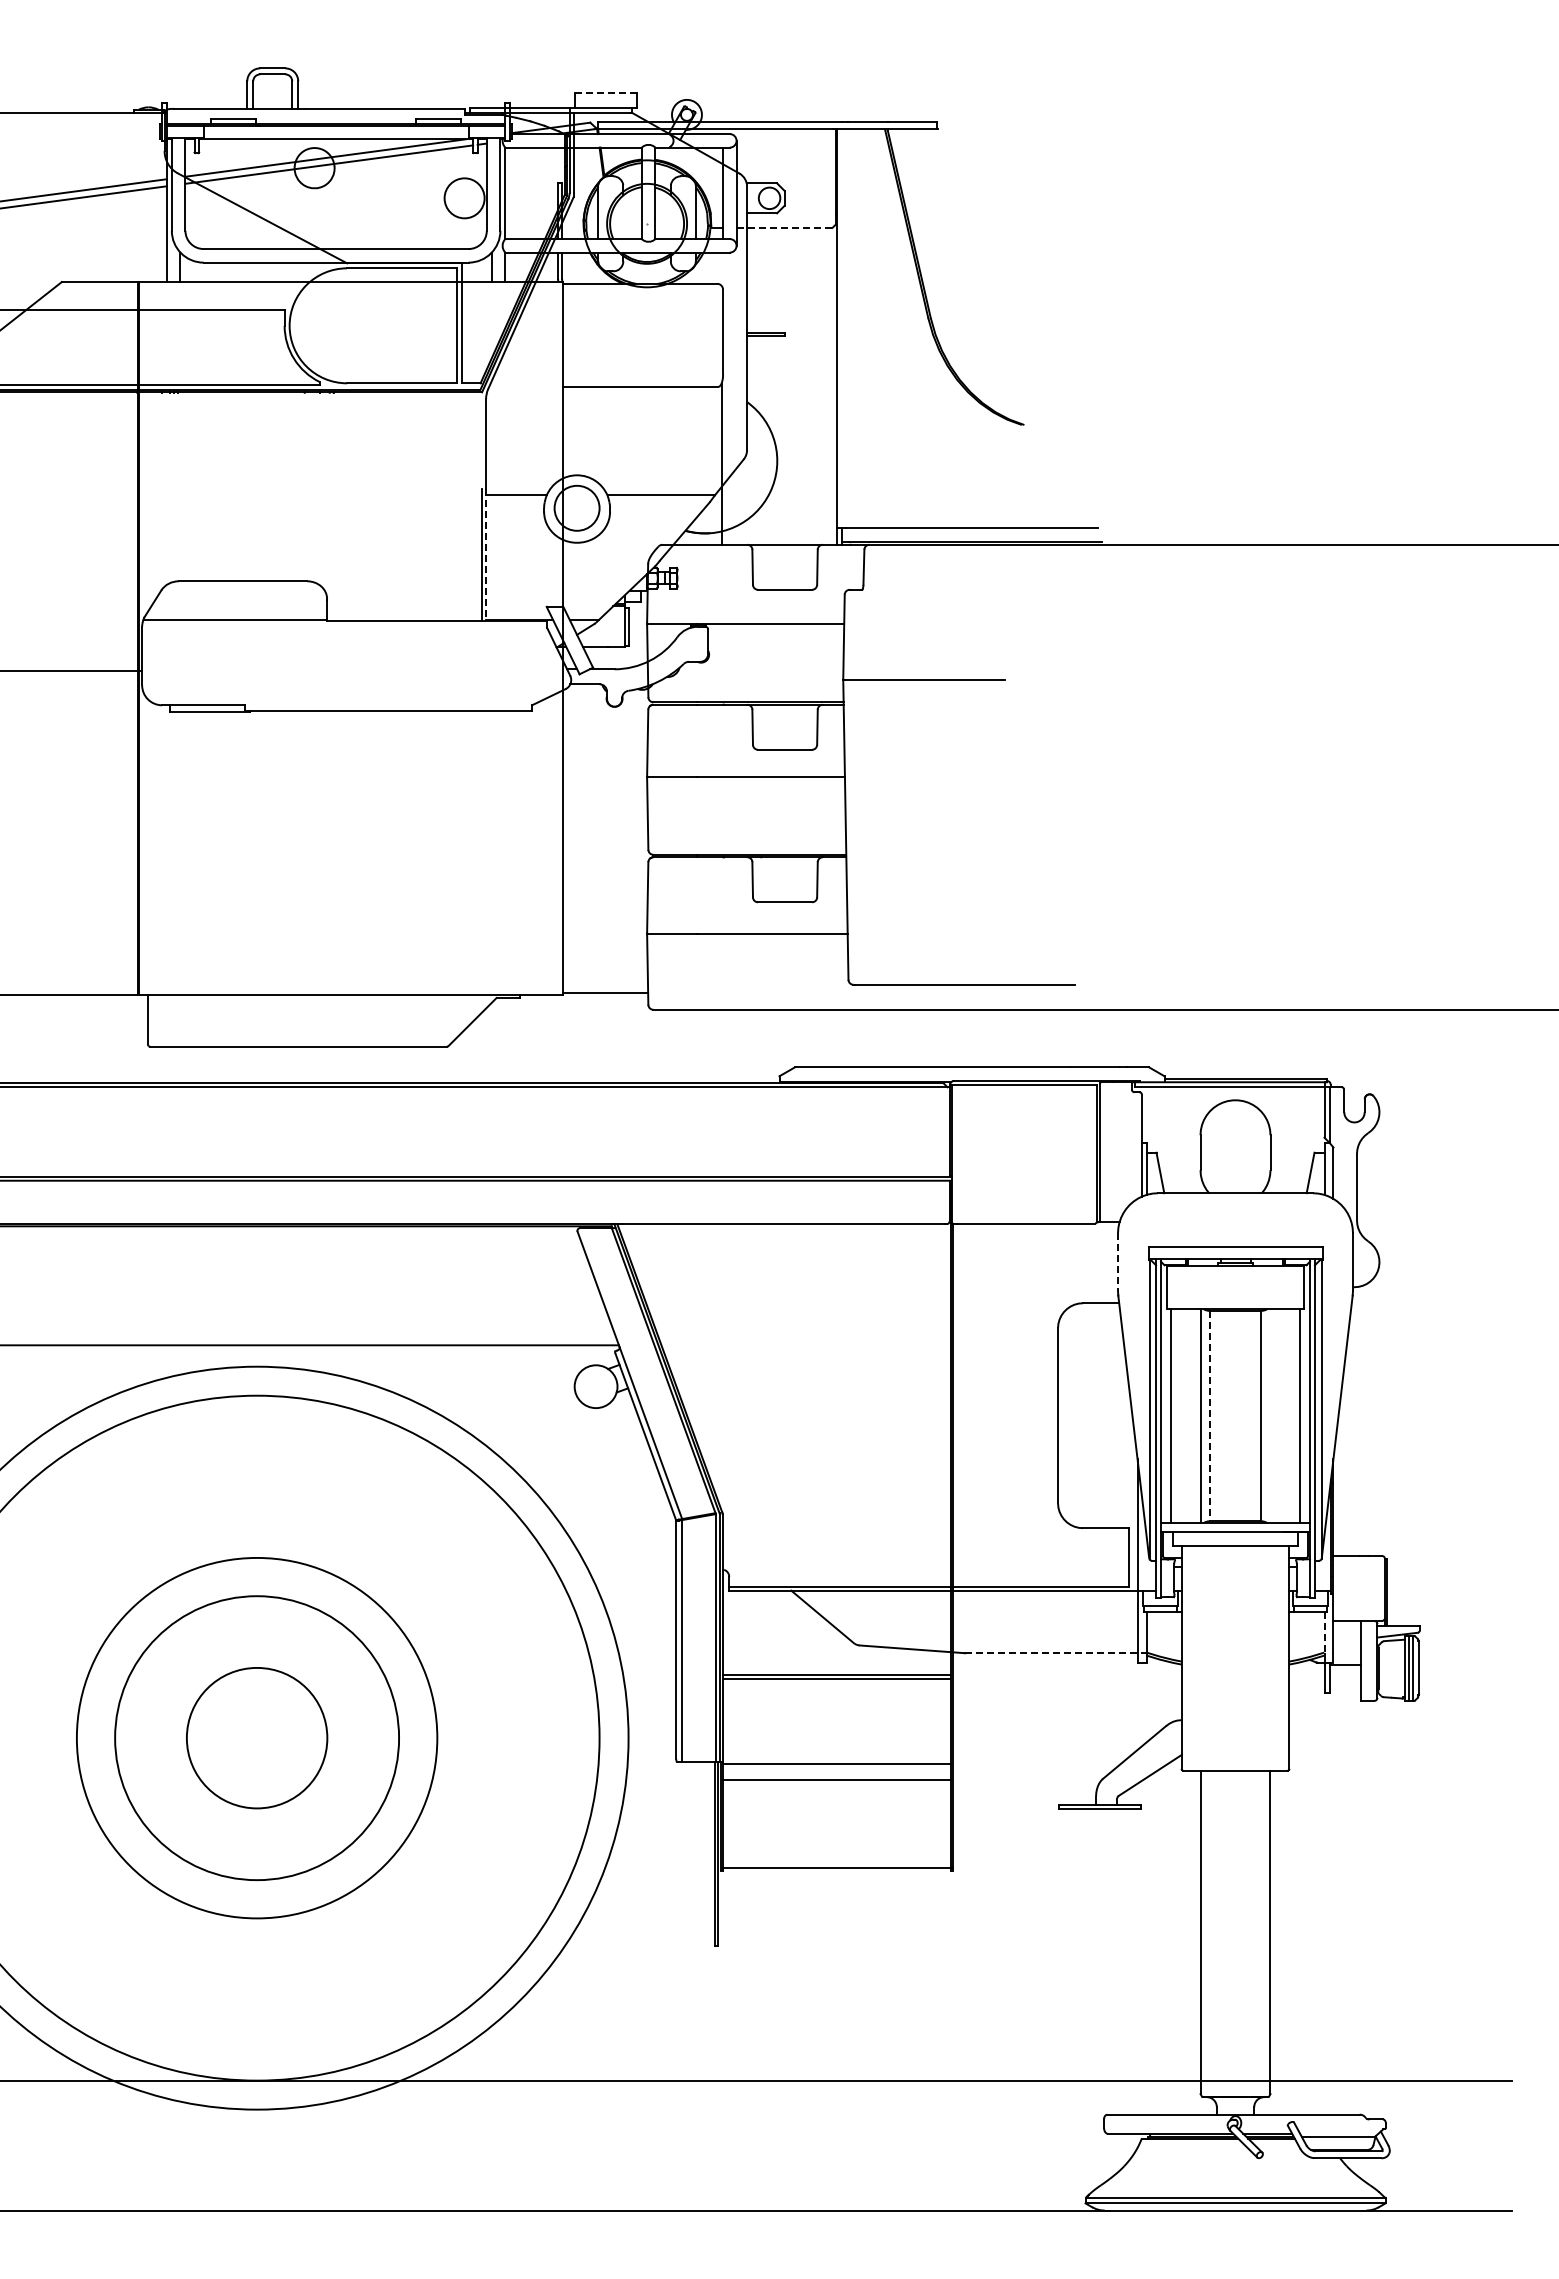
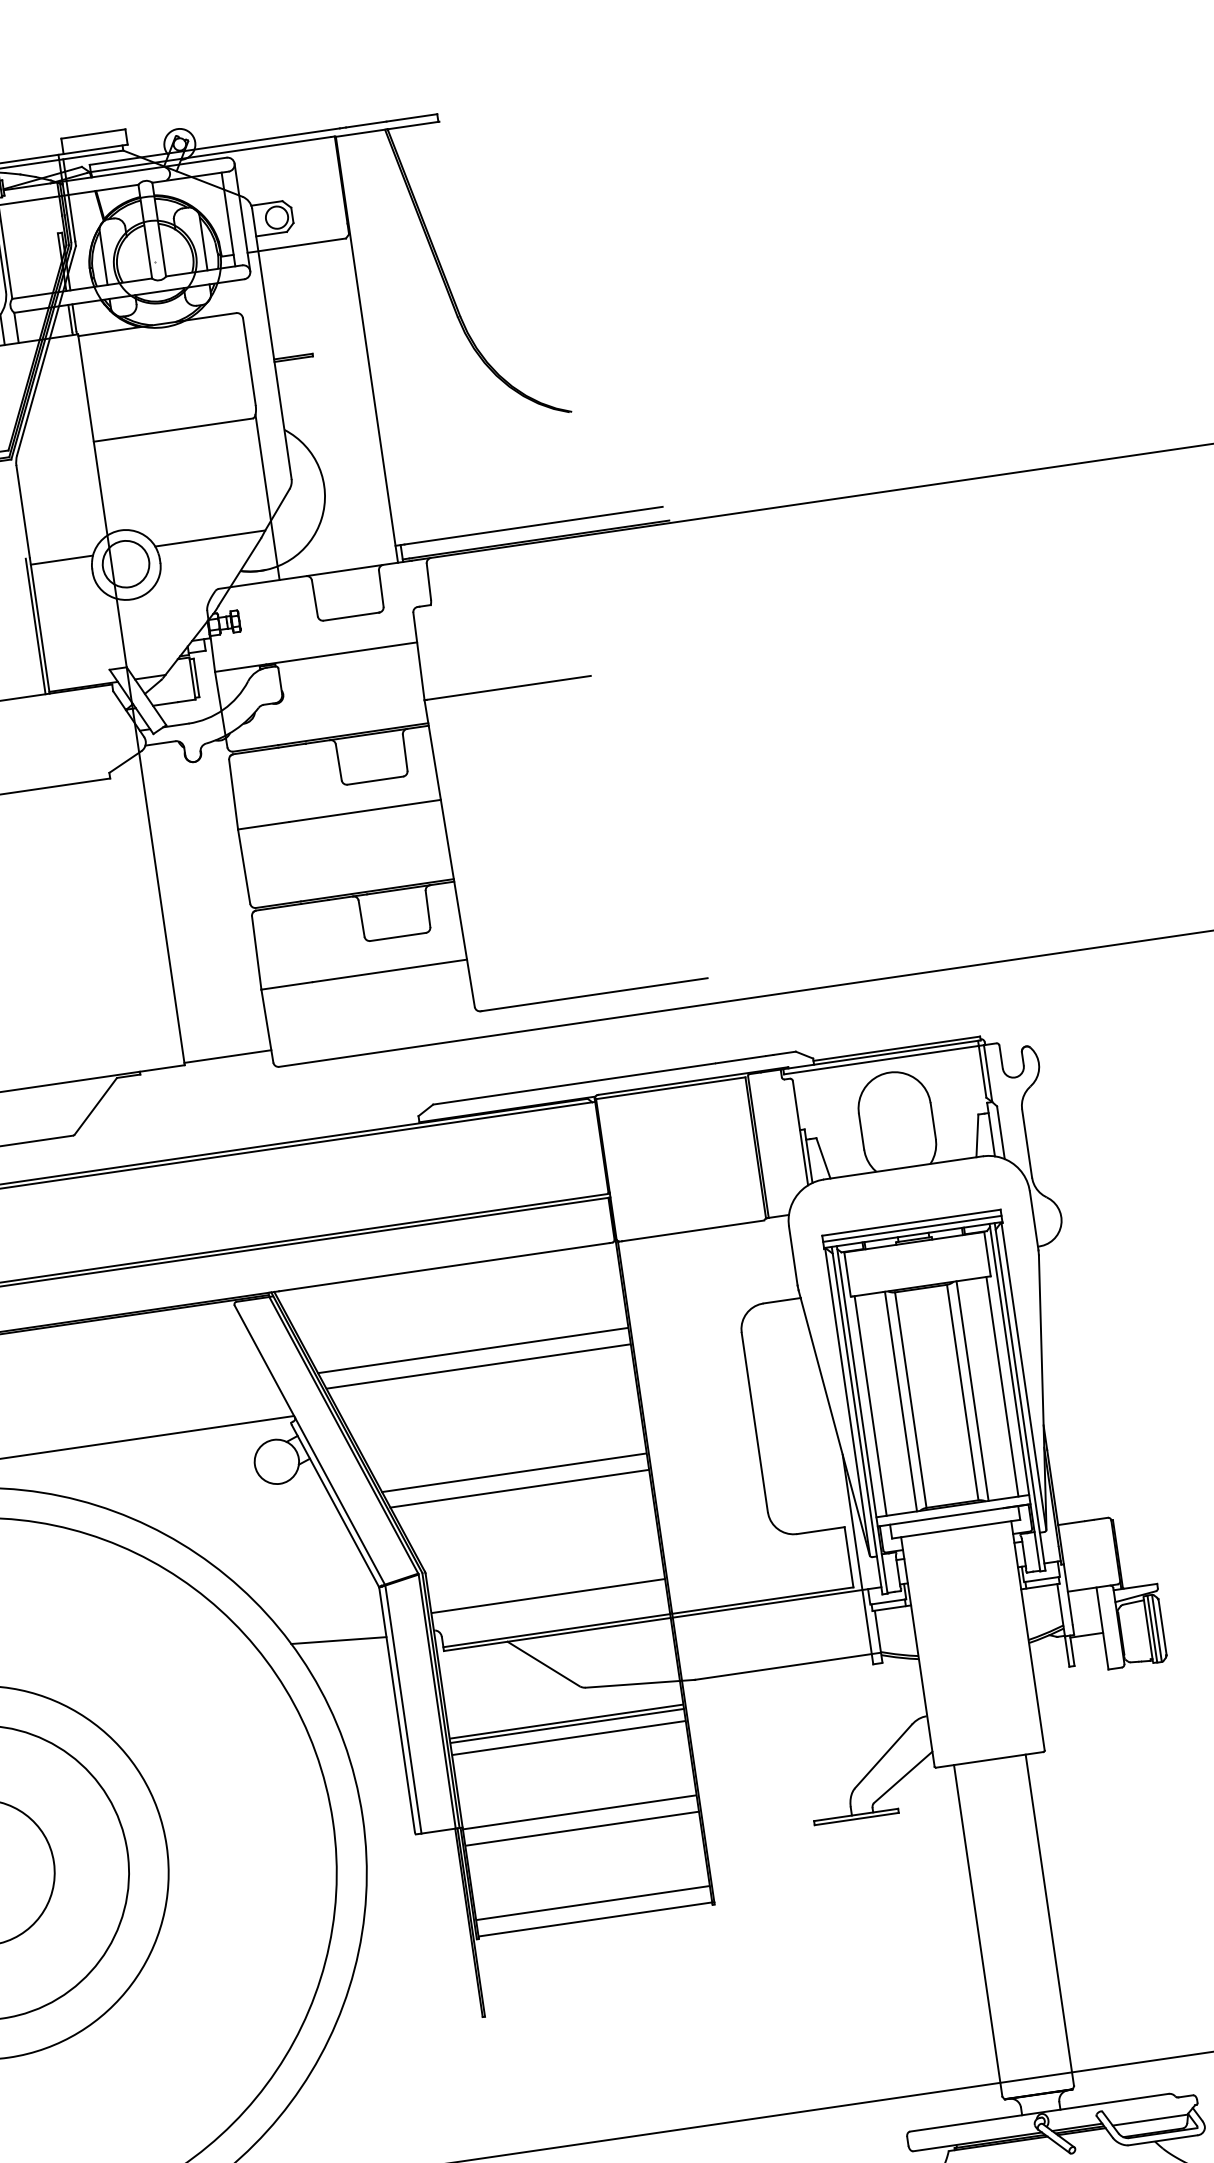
line: (605, 92) -> (92, 133), dashed -> solid
line: (784, 227) -> (296, 245), dashed -> solid
line: (486, 555) -> (40, 626), dashed -> solid
line: (1235, 1252) -> (912, 1228), added
line: (1118, 1262) -> (793, 1256), dashed -> solid
line: (799, 1307) -> (473, 1350), added
line: (801, 1323) -> (478, 1366), added
line: (1270, 1415) -> (972, 1390), added
line: (1210, 1416) -> (911, 1400), dashed -> solid
line: (821, 1430) -> (514, 1473), added
line: (824, 1446) -> (519, 1488), added
line: (836, 1552) -> (548, 1595), added
line: (630, 1565) -> (338, 1639), added
line: (1324, 1633) -> (1060, 1605), dashed -> solid
line: (1055, 1653) -> (787, 1666), dashed -> solid
line: (836, 1691) -> (568, 1738), added
line: (836, 1852) -> (593, 1903), added

